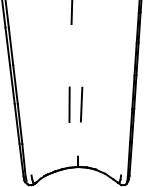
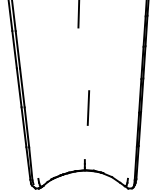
line: (69, 104) -> (76, 107), removed

